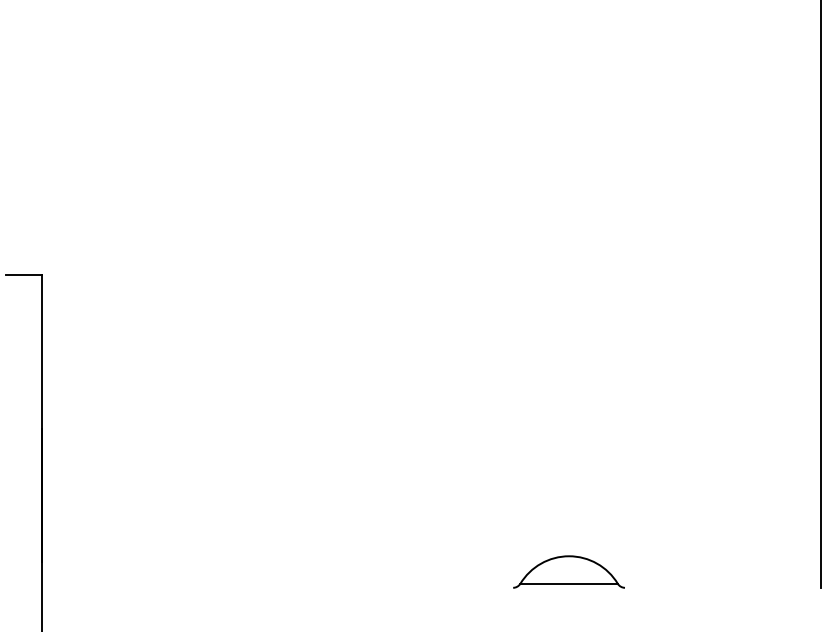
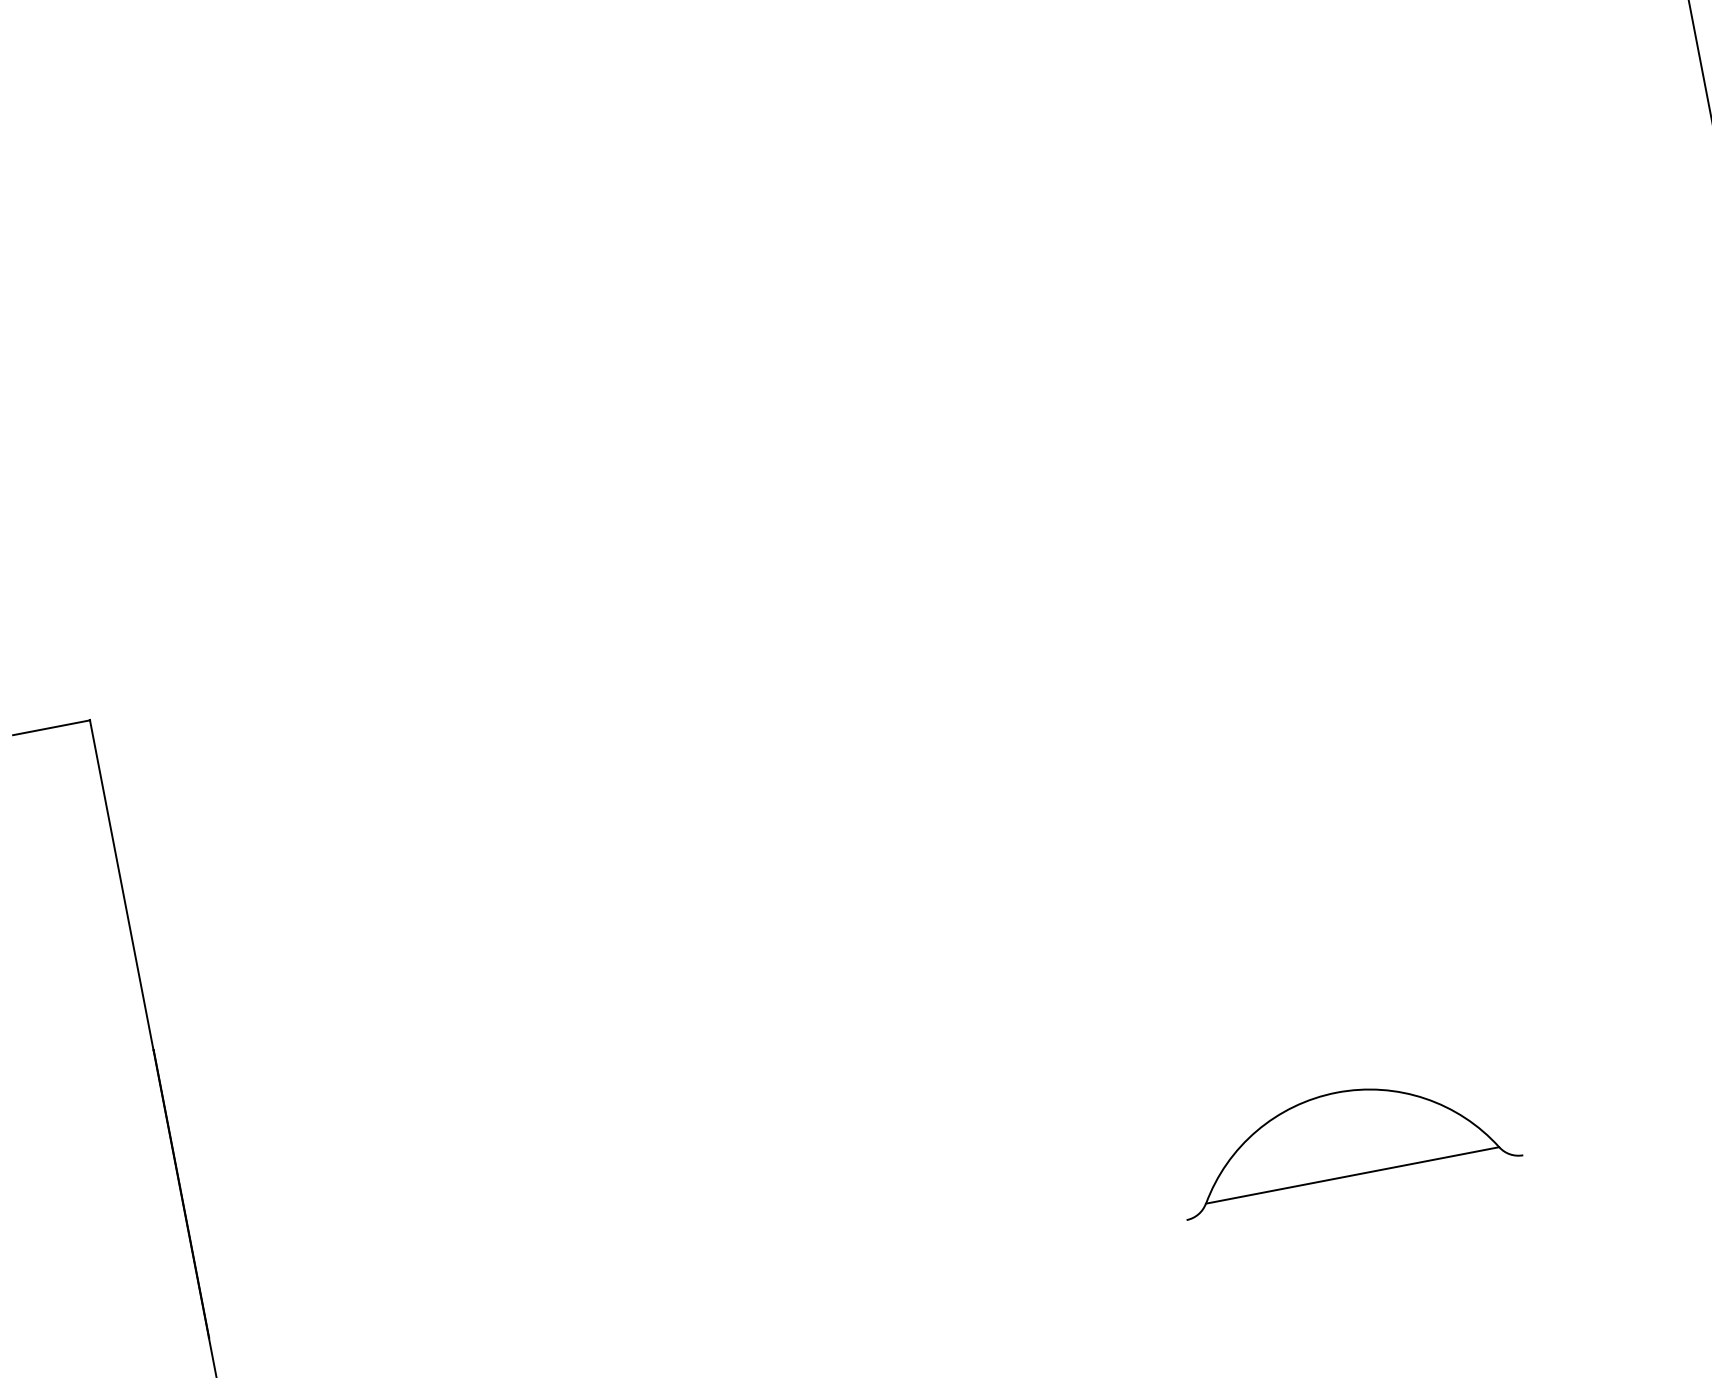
part: (568, 571) -> (1344, 1139), size x1.4

